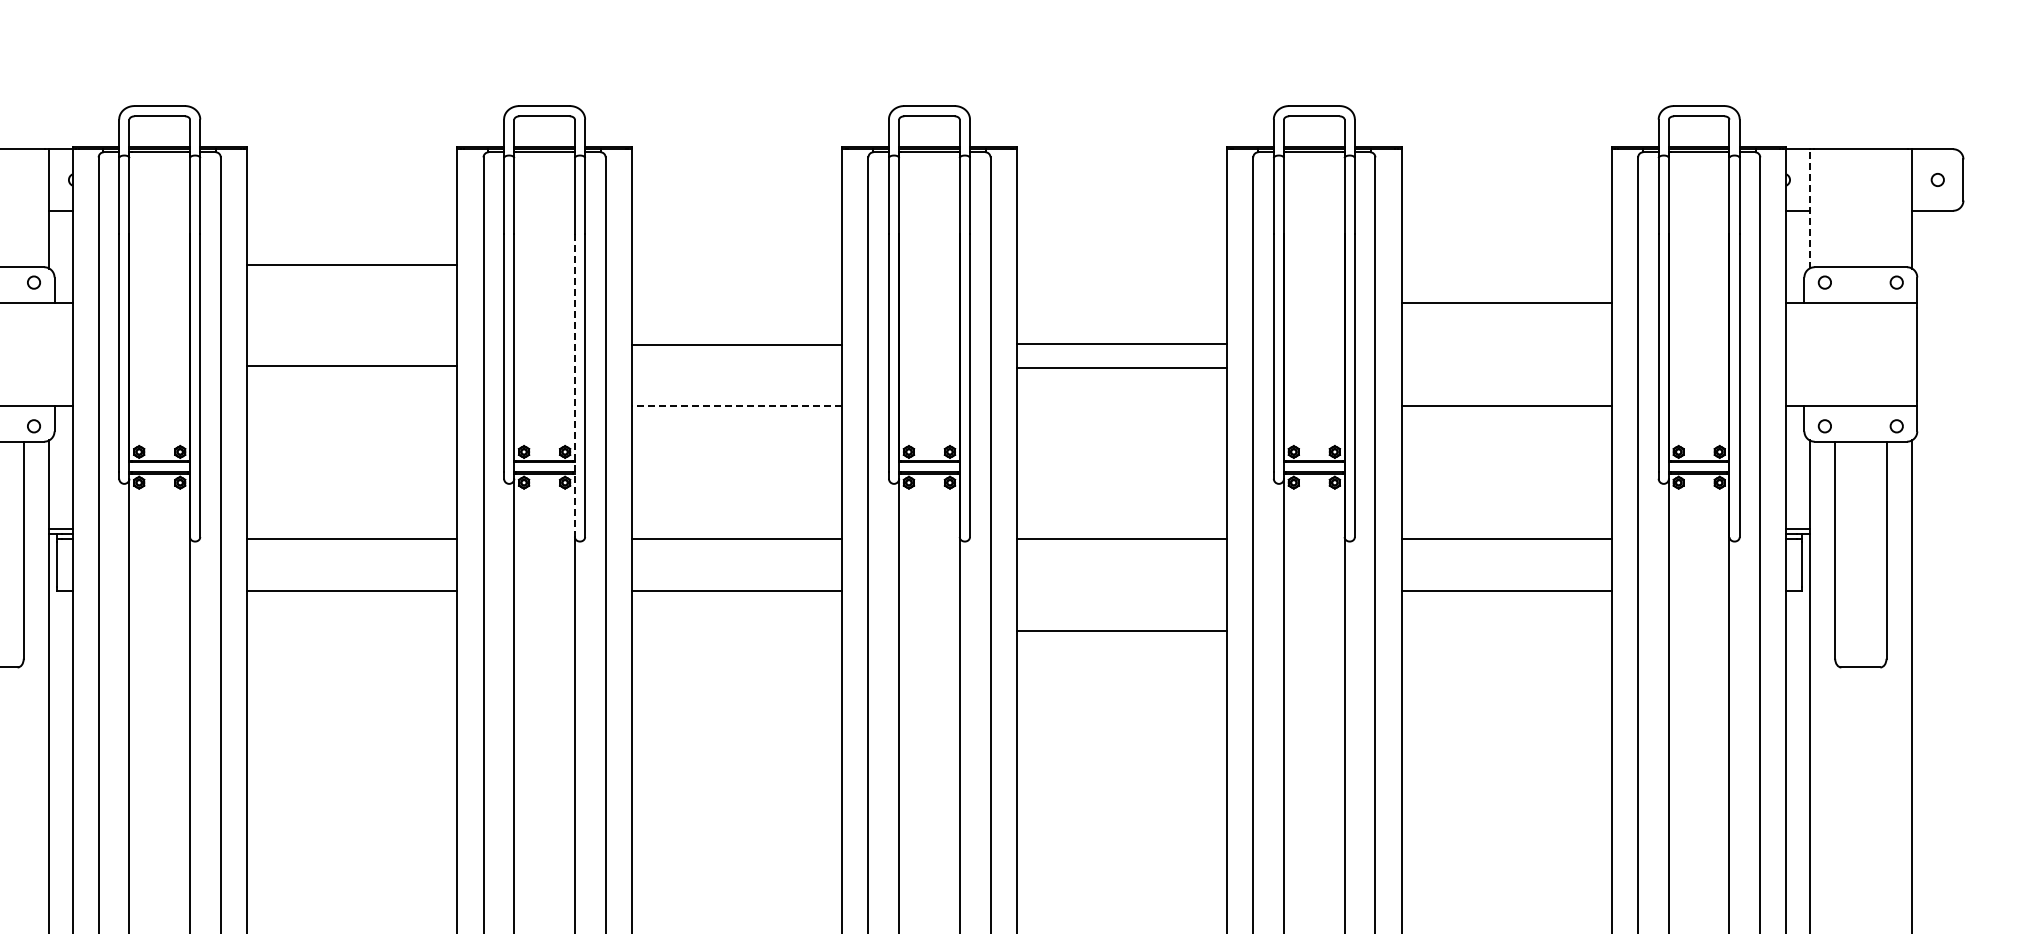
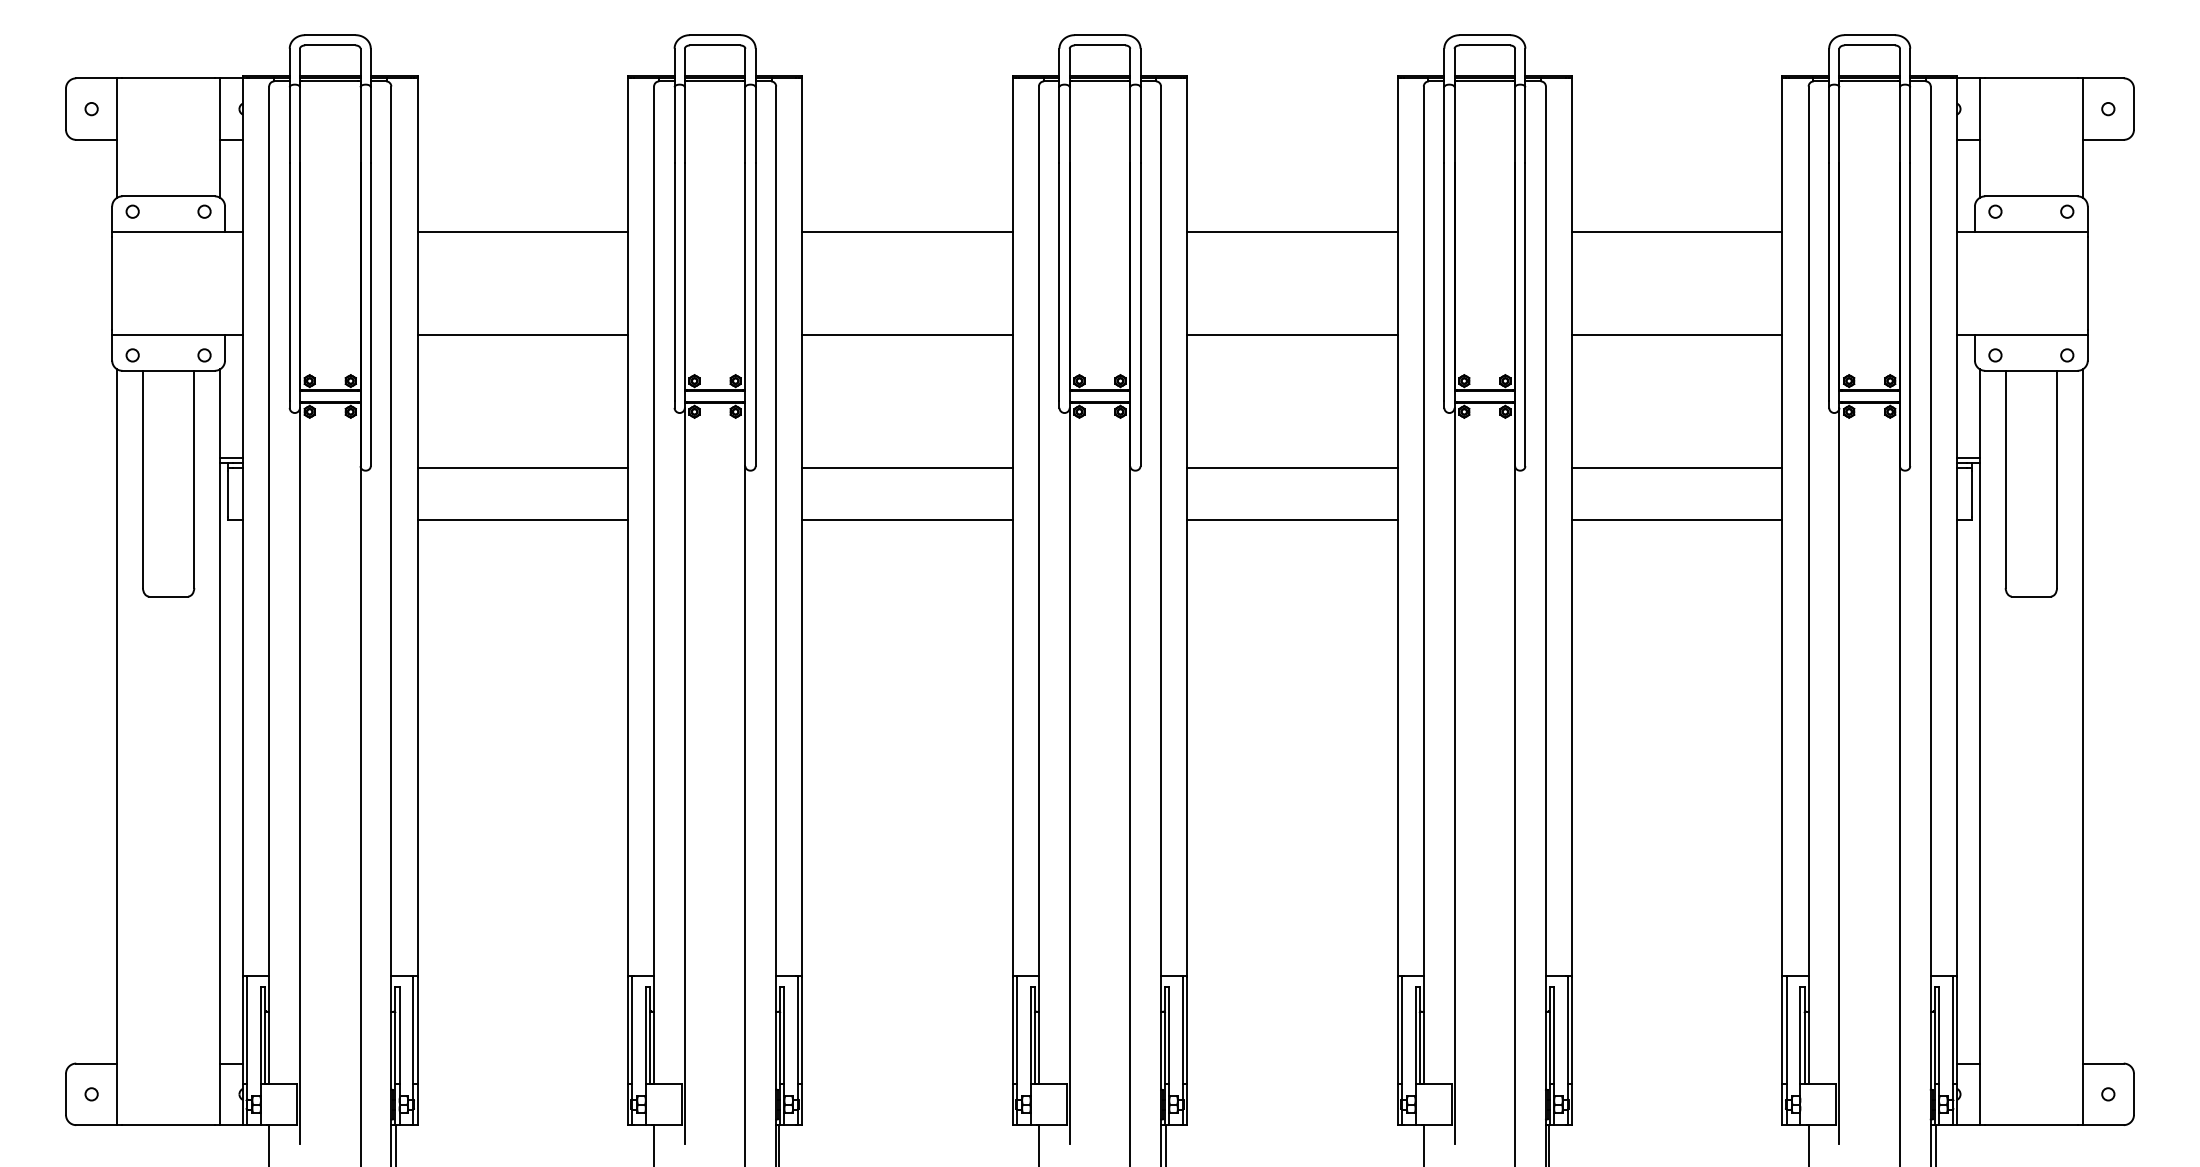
line: (1809, 209) -> (1980, 138), dashed -> solid
line: (351, 265) -> (522, 232), moved
line: (1121, 344) -> (1292, 232), moved
line: (736, 345) -> (907, 232), moved
line: (351, 365) -> (522, 334), moved
line: (1121, 367) -> (1292, 334), moved
line: (574, 385) -> (745, 314), dashed -> solid
line: (736, 405) -> (907, 334), dashed -> solid
line: (1121, 630) -> (1292, 519), moved

